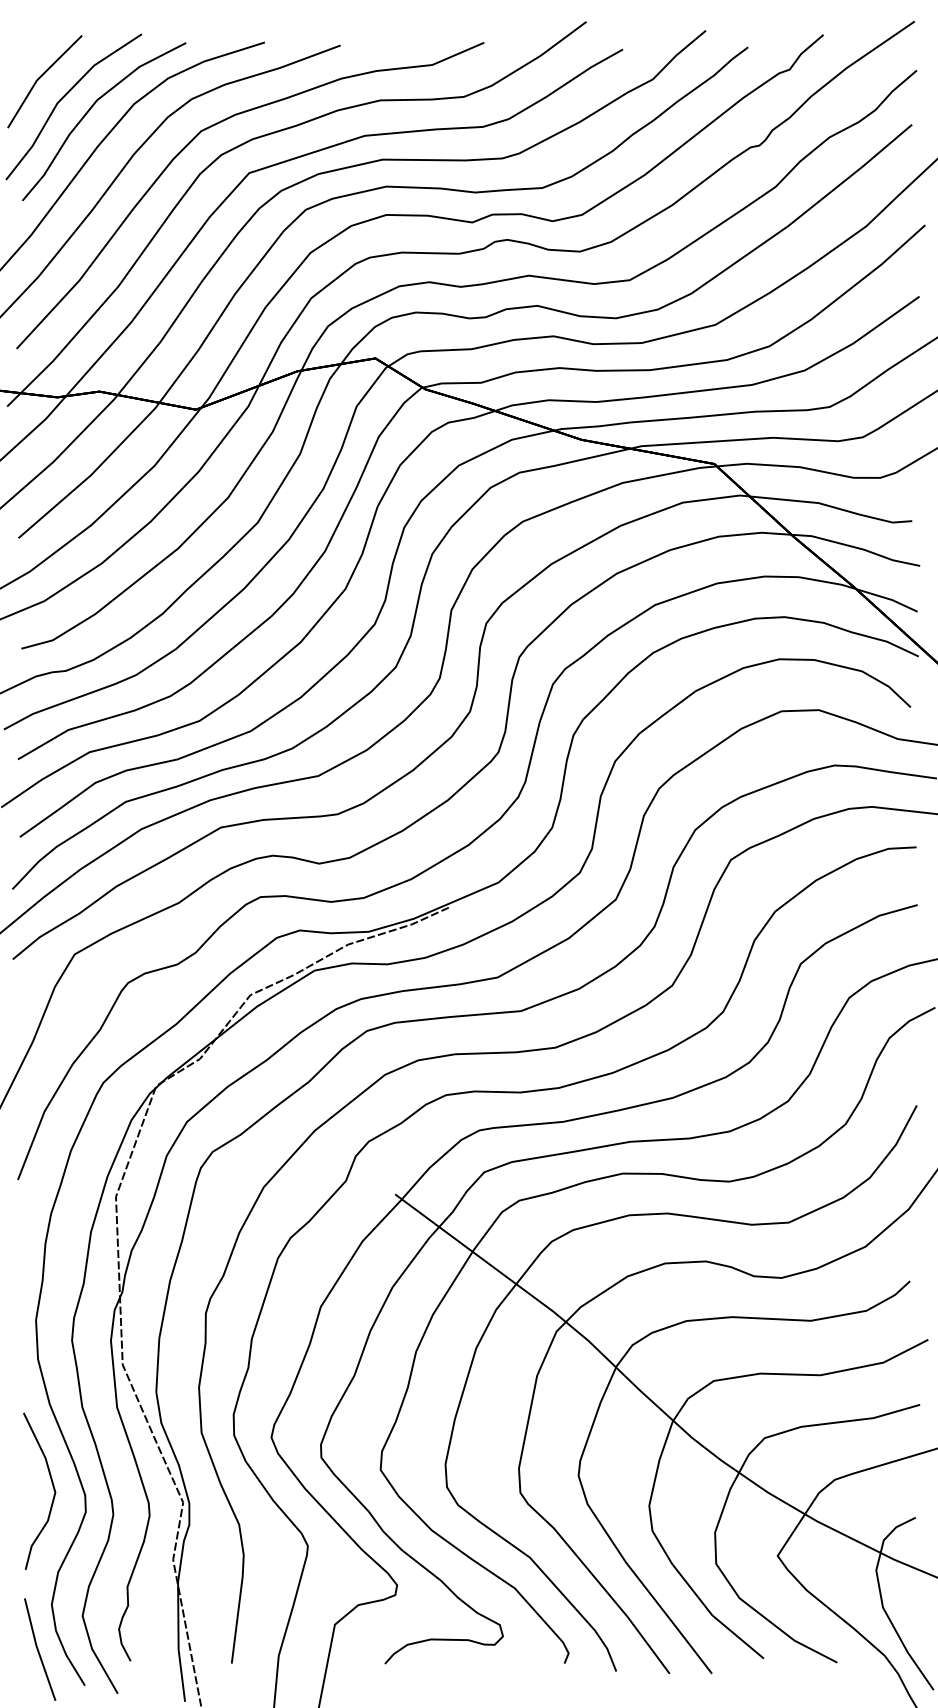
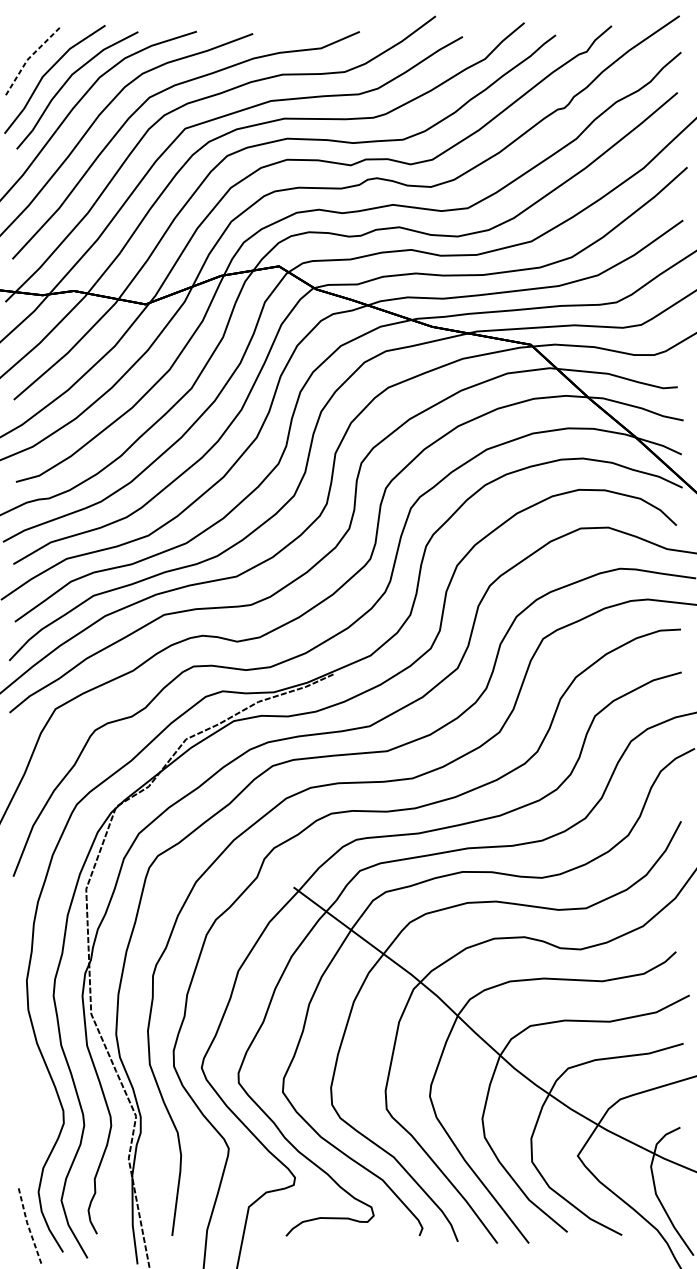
line: (39, 77) -> (29, 57), solid -> dashed
curve: (52, 1486) -> (39, 1104), removed
line: (37, 1649) -> (27, 1225), solid -> dashed

